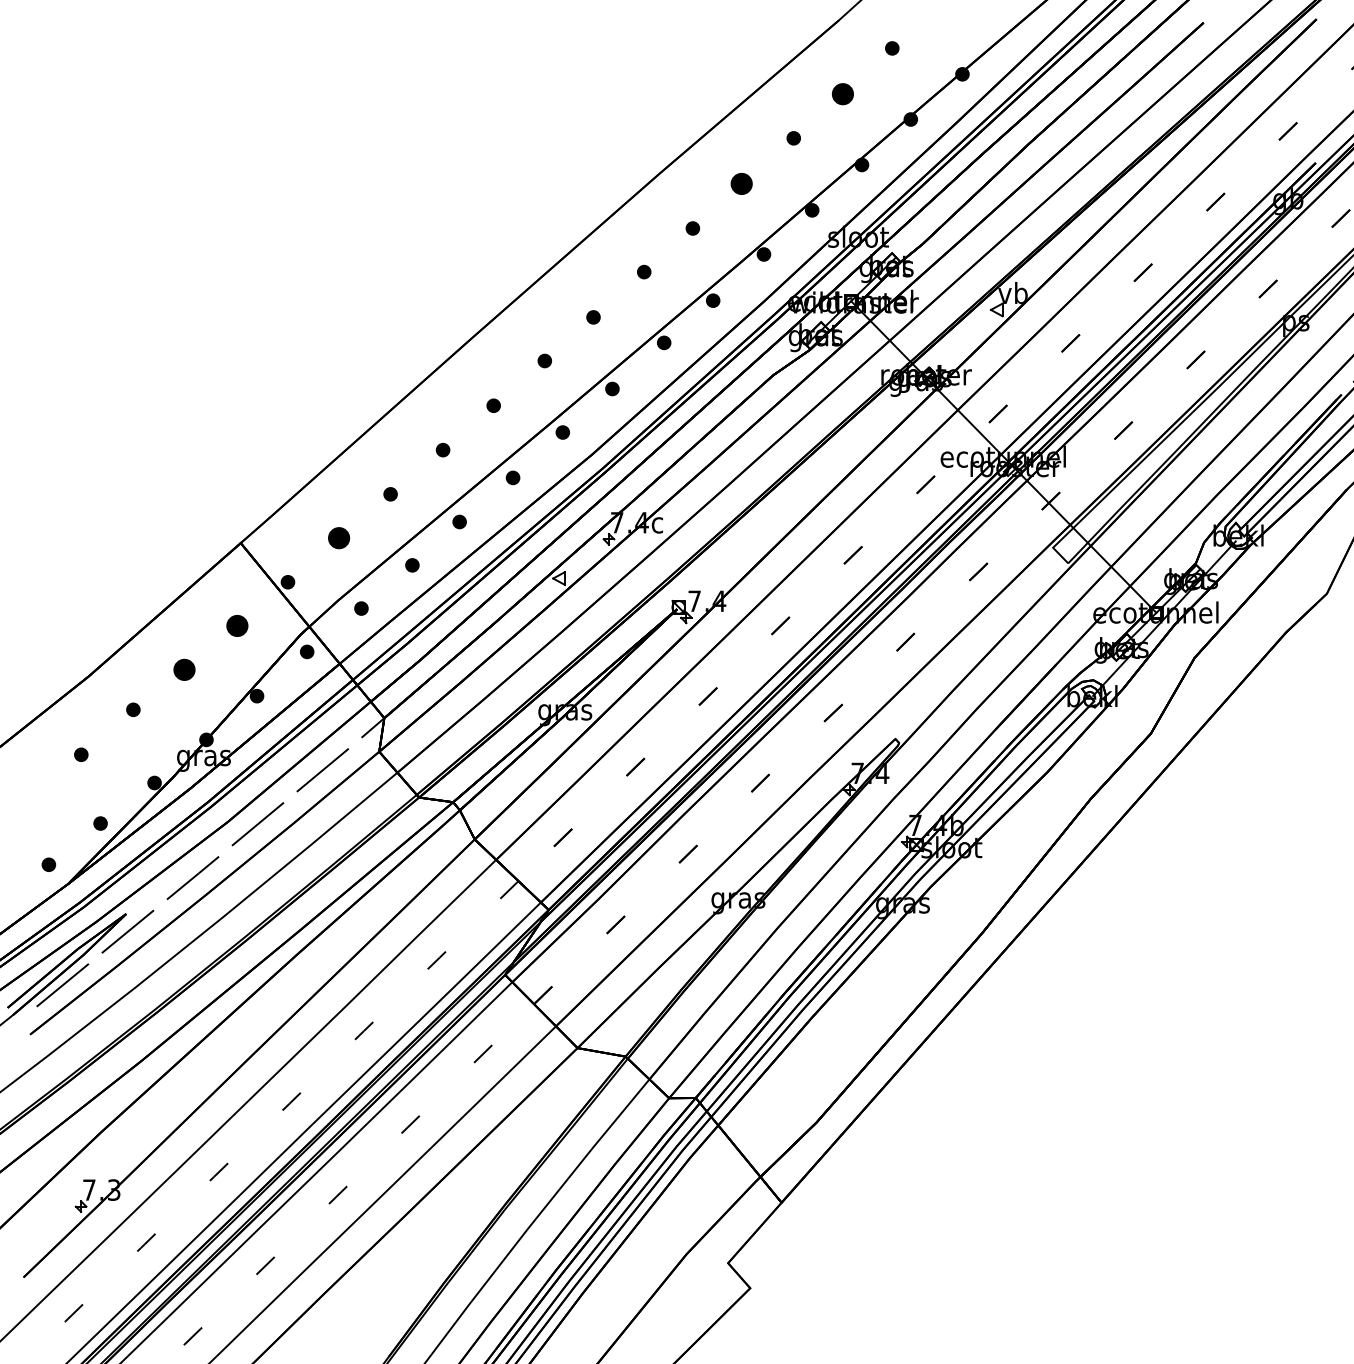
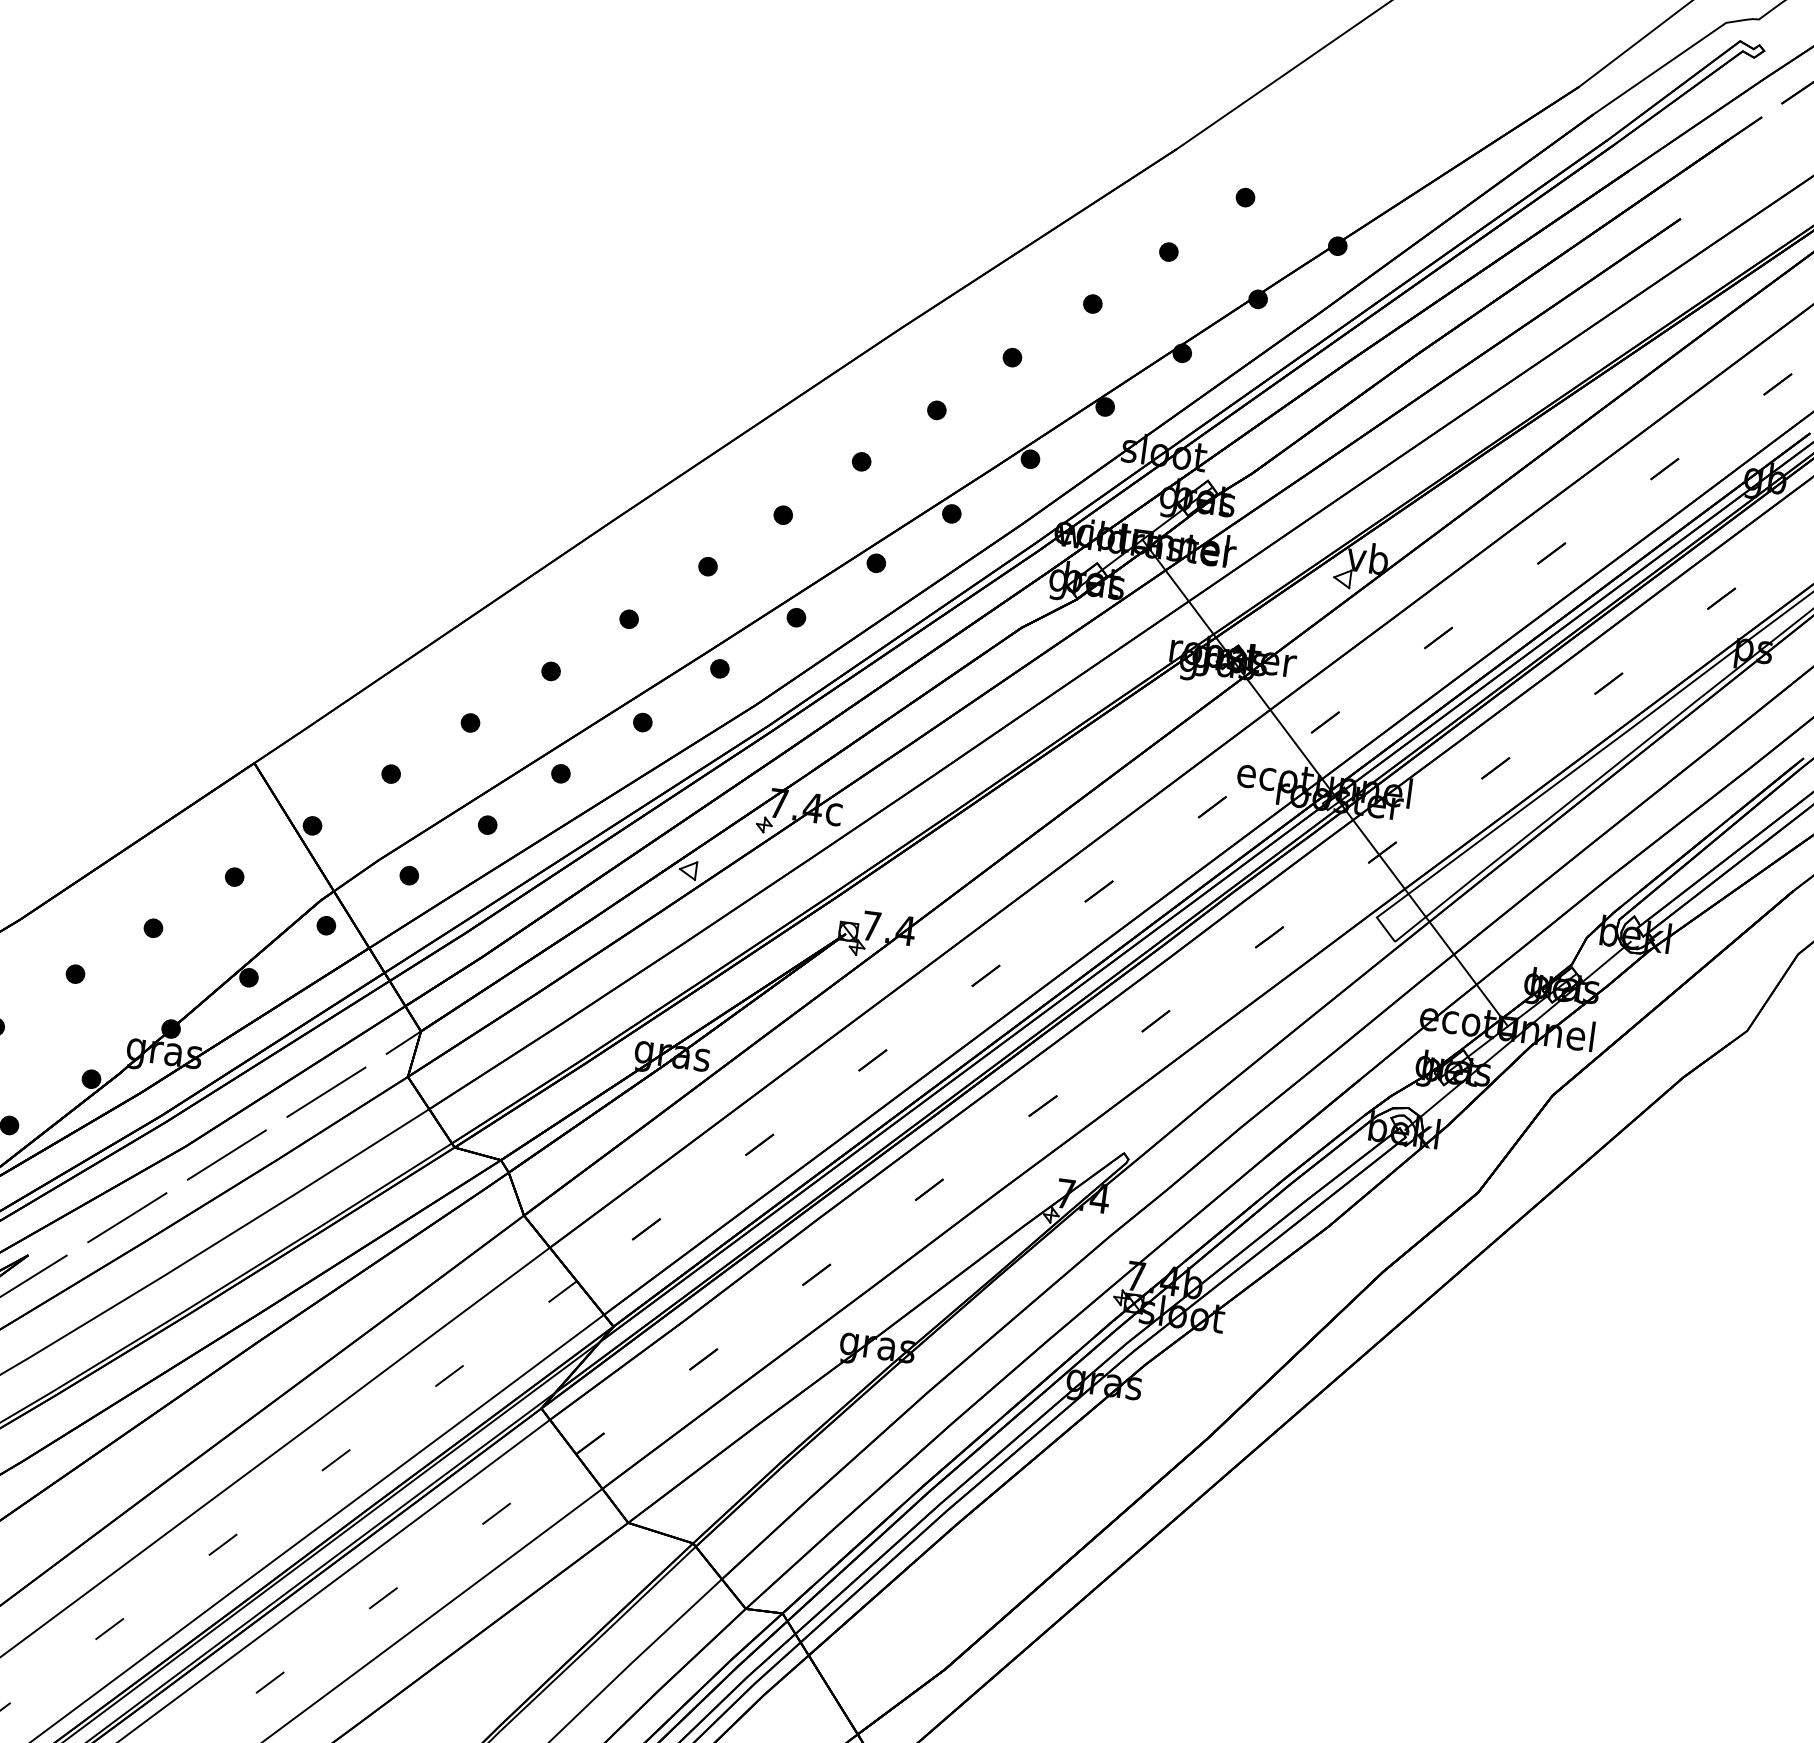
part: (842, 94) -> (1168, 252), size x0.62
part: (741, 183) -> (1012, 356), size x0.62
part: (338, 537) -> (390, 773), size x0.62
part: (237, 625) -> (234, 876), size x0.62
part: (184, 669) -> (153, 927), size x0.62

